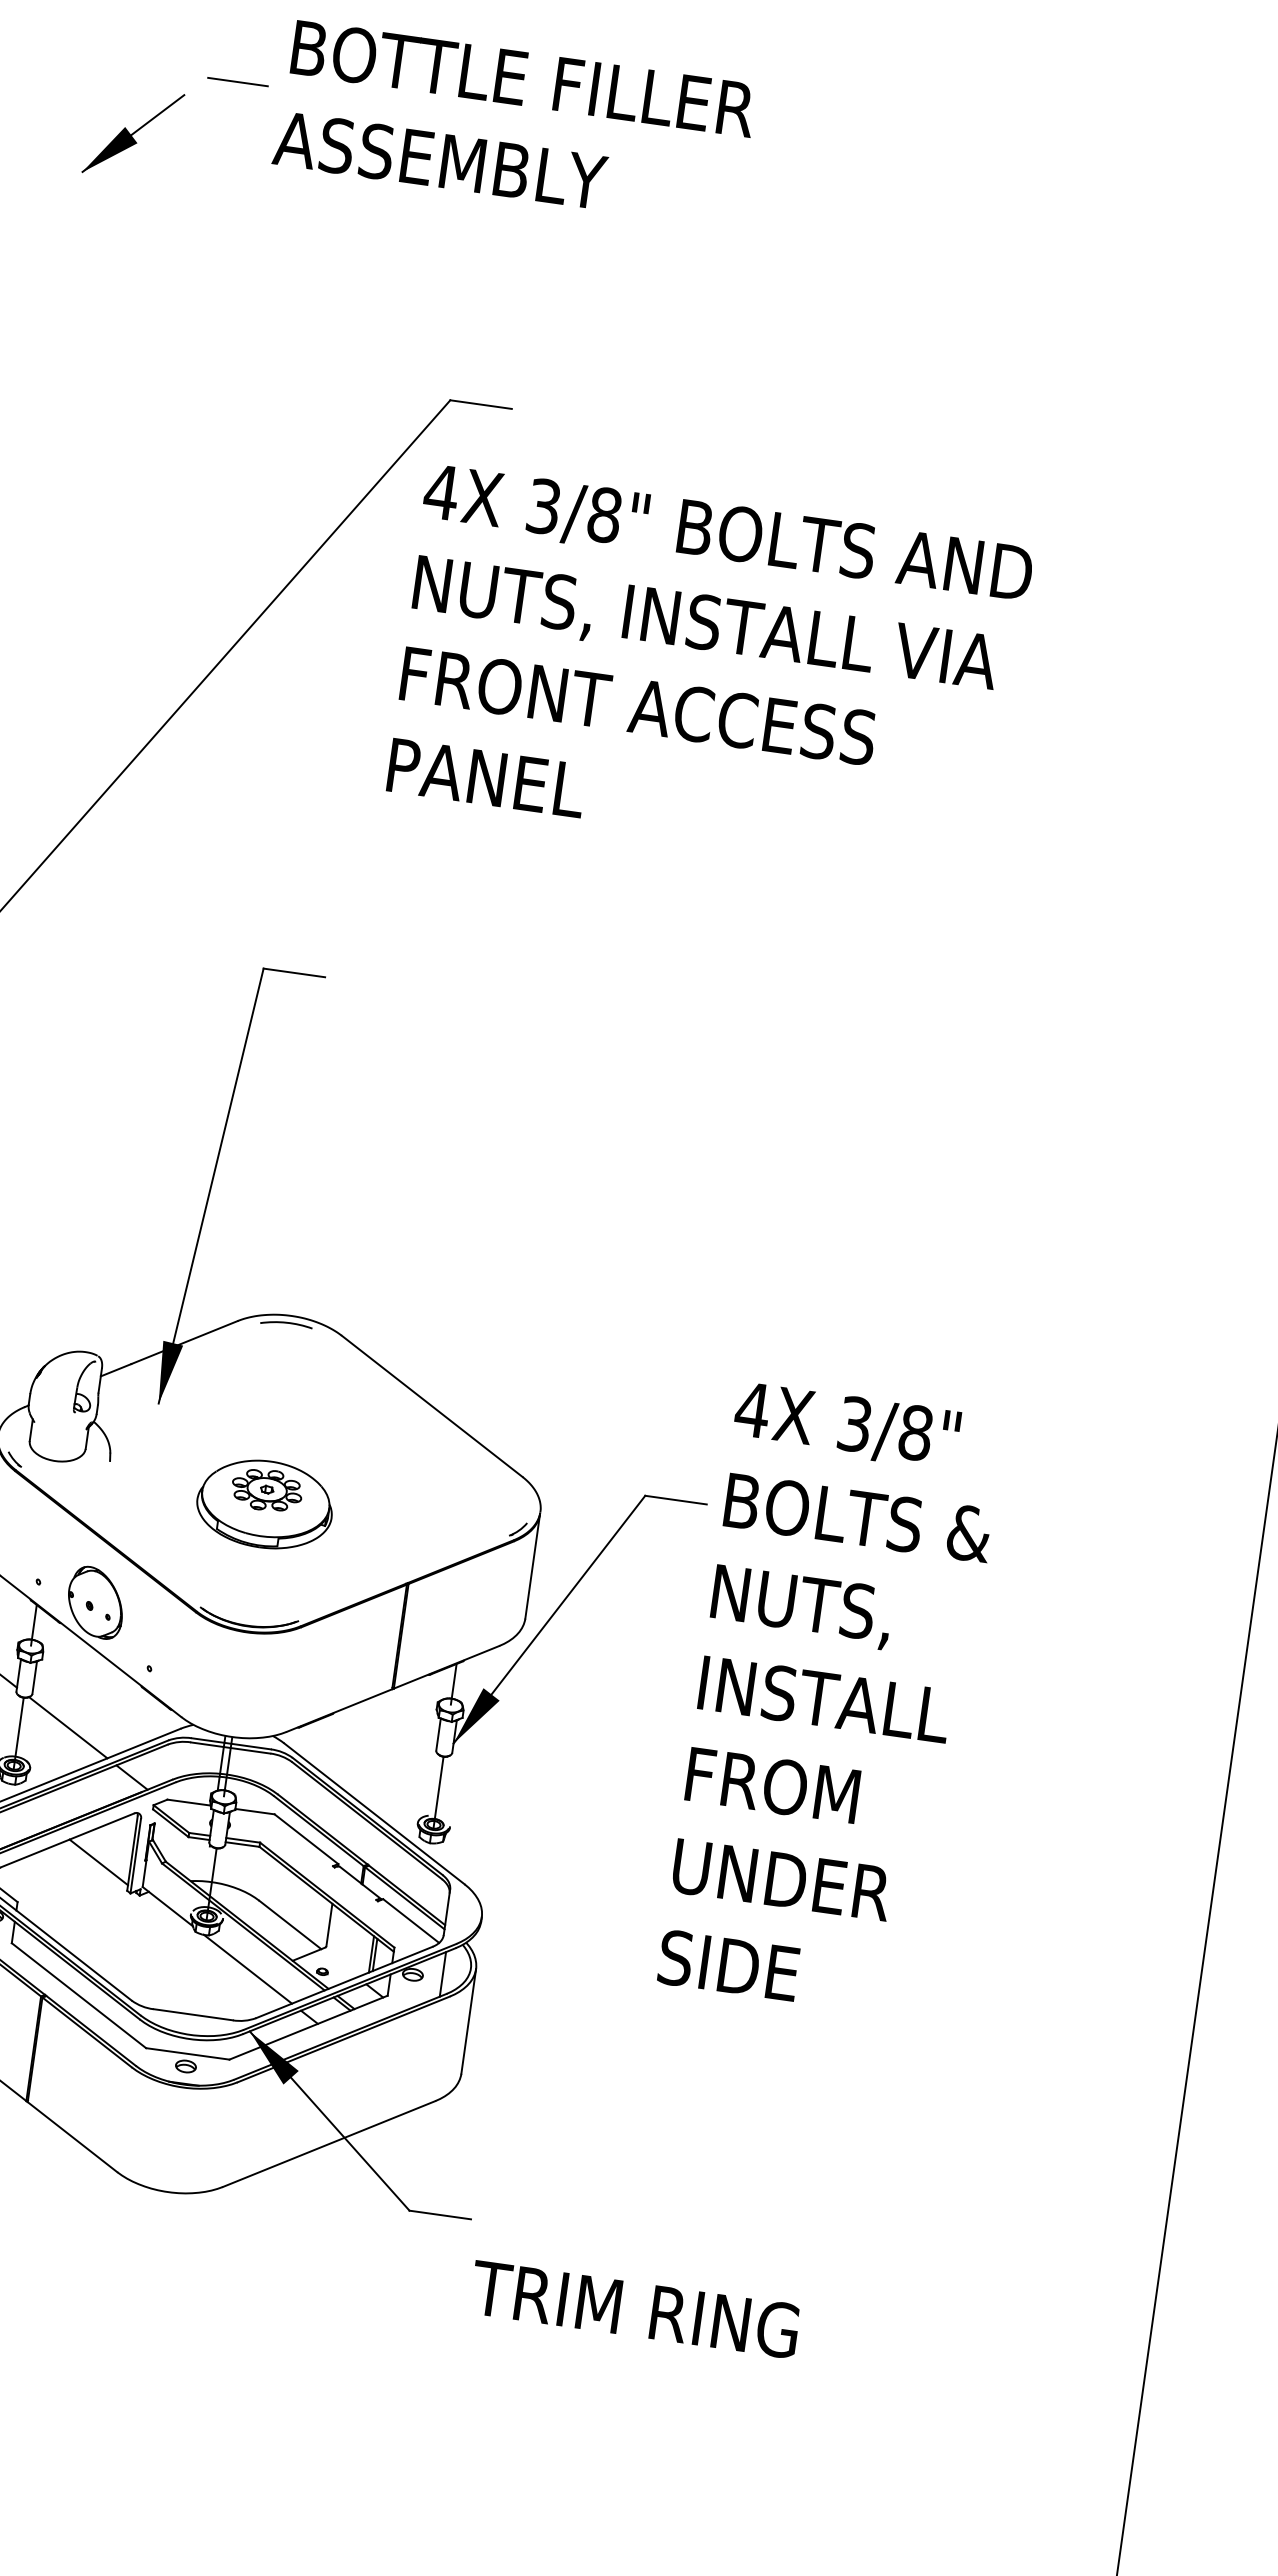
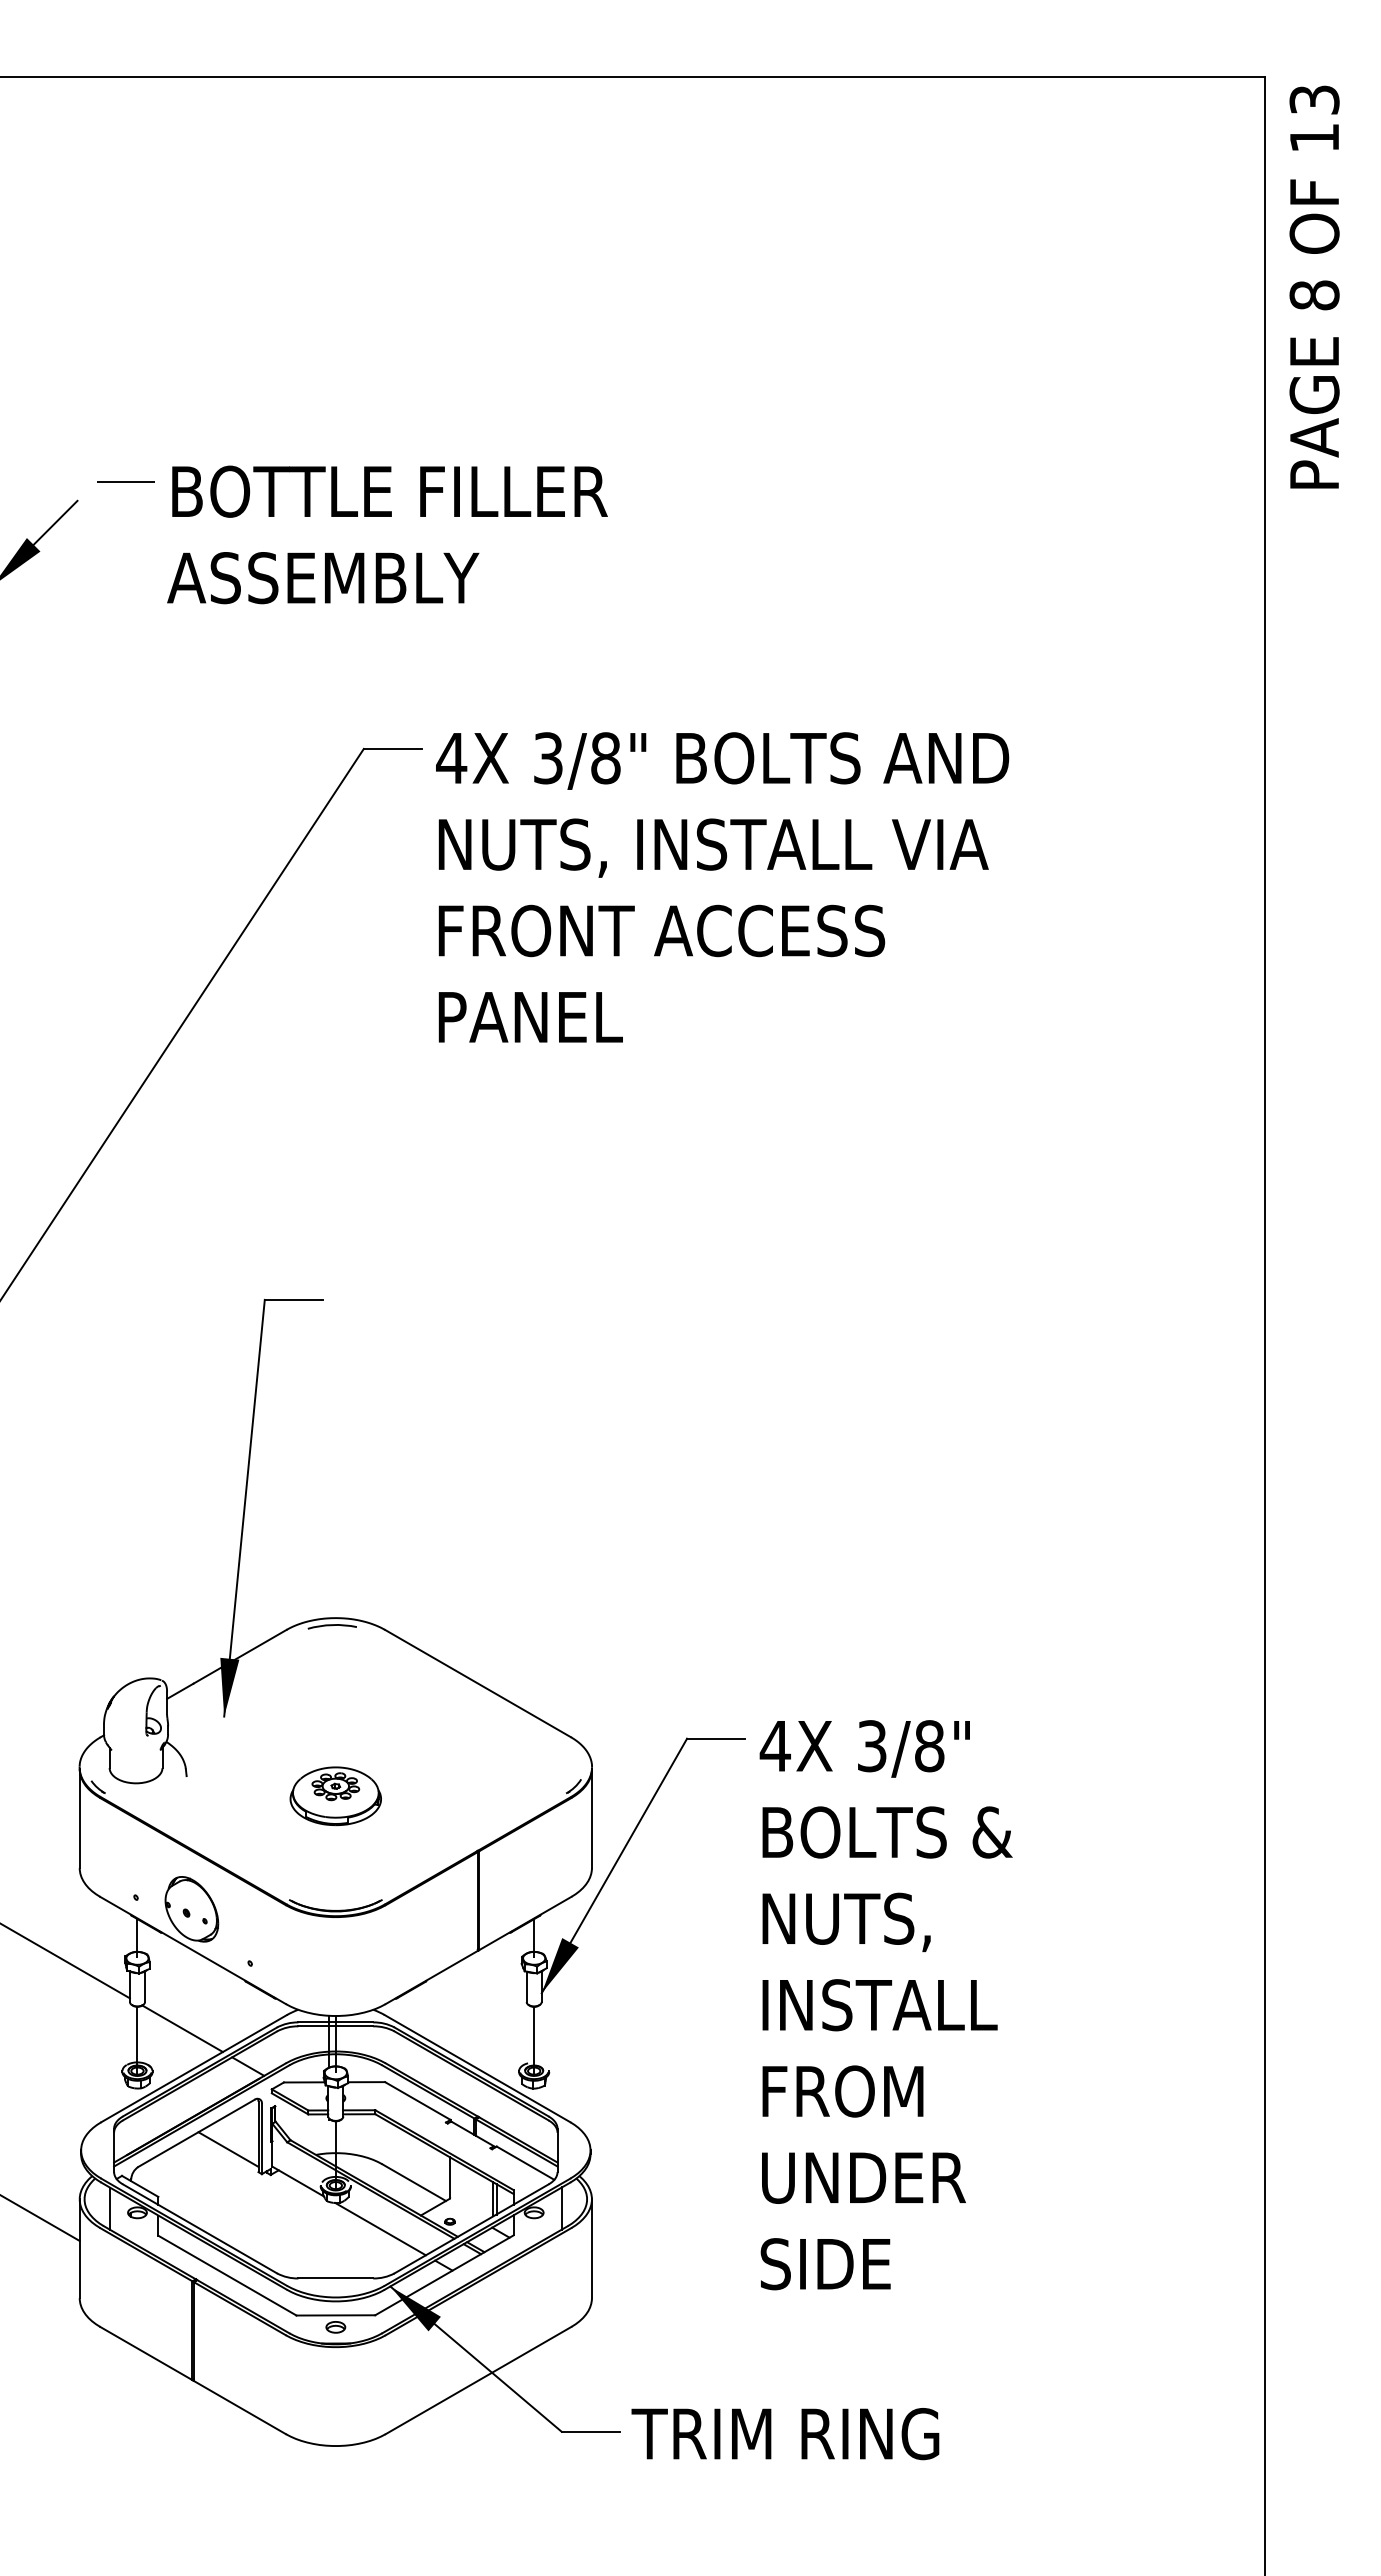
text: (514, 123) -> (387, 534), moved
text: (708, 669) -> (722, 887), moved
part: (264, 1504) -> (335, 1796), size x0.71
text: (830, 1700) -> (885, 2005), moved
text: (634, 2310) -> (785, 2434), moved

